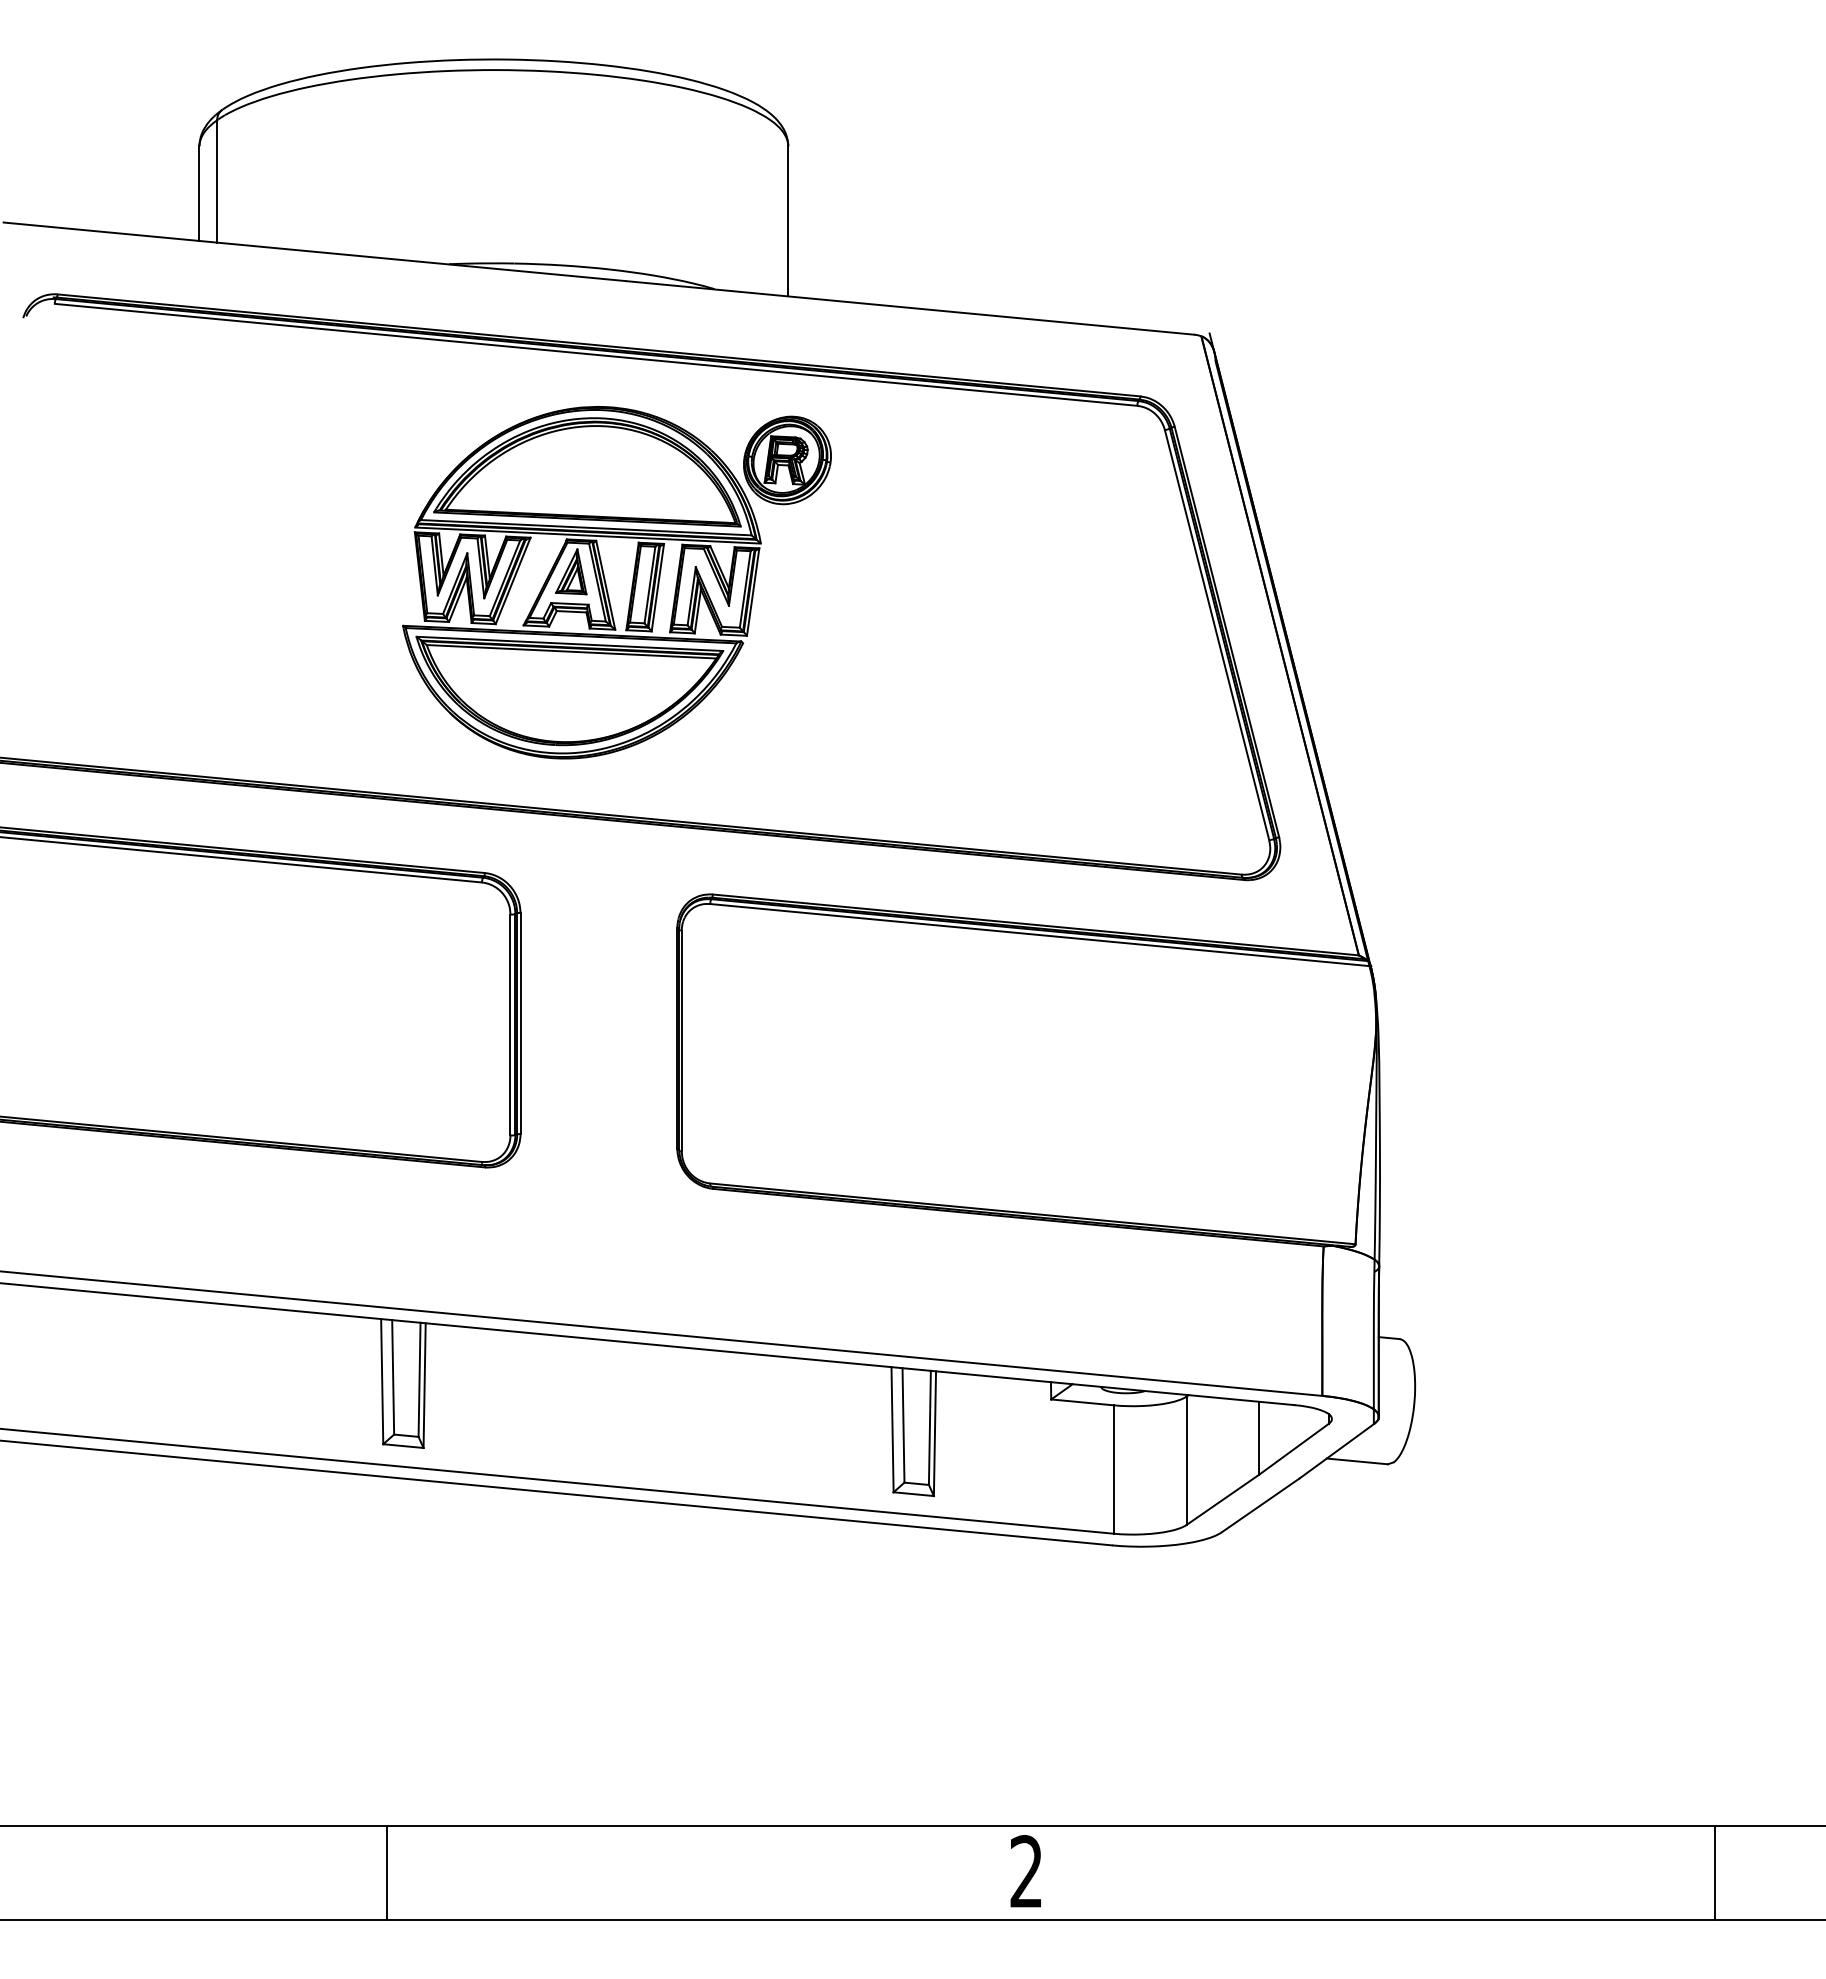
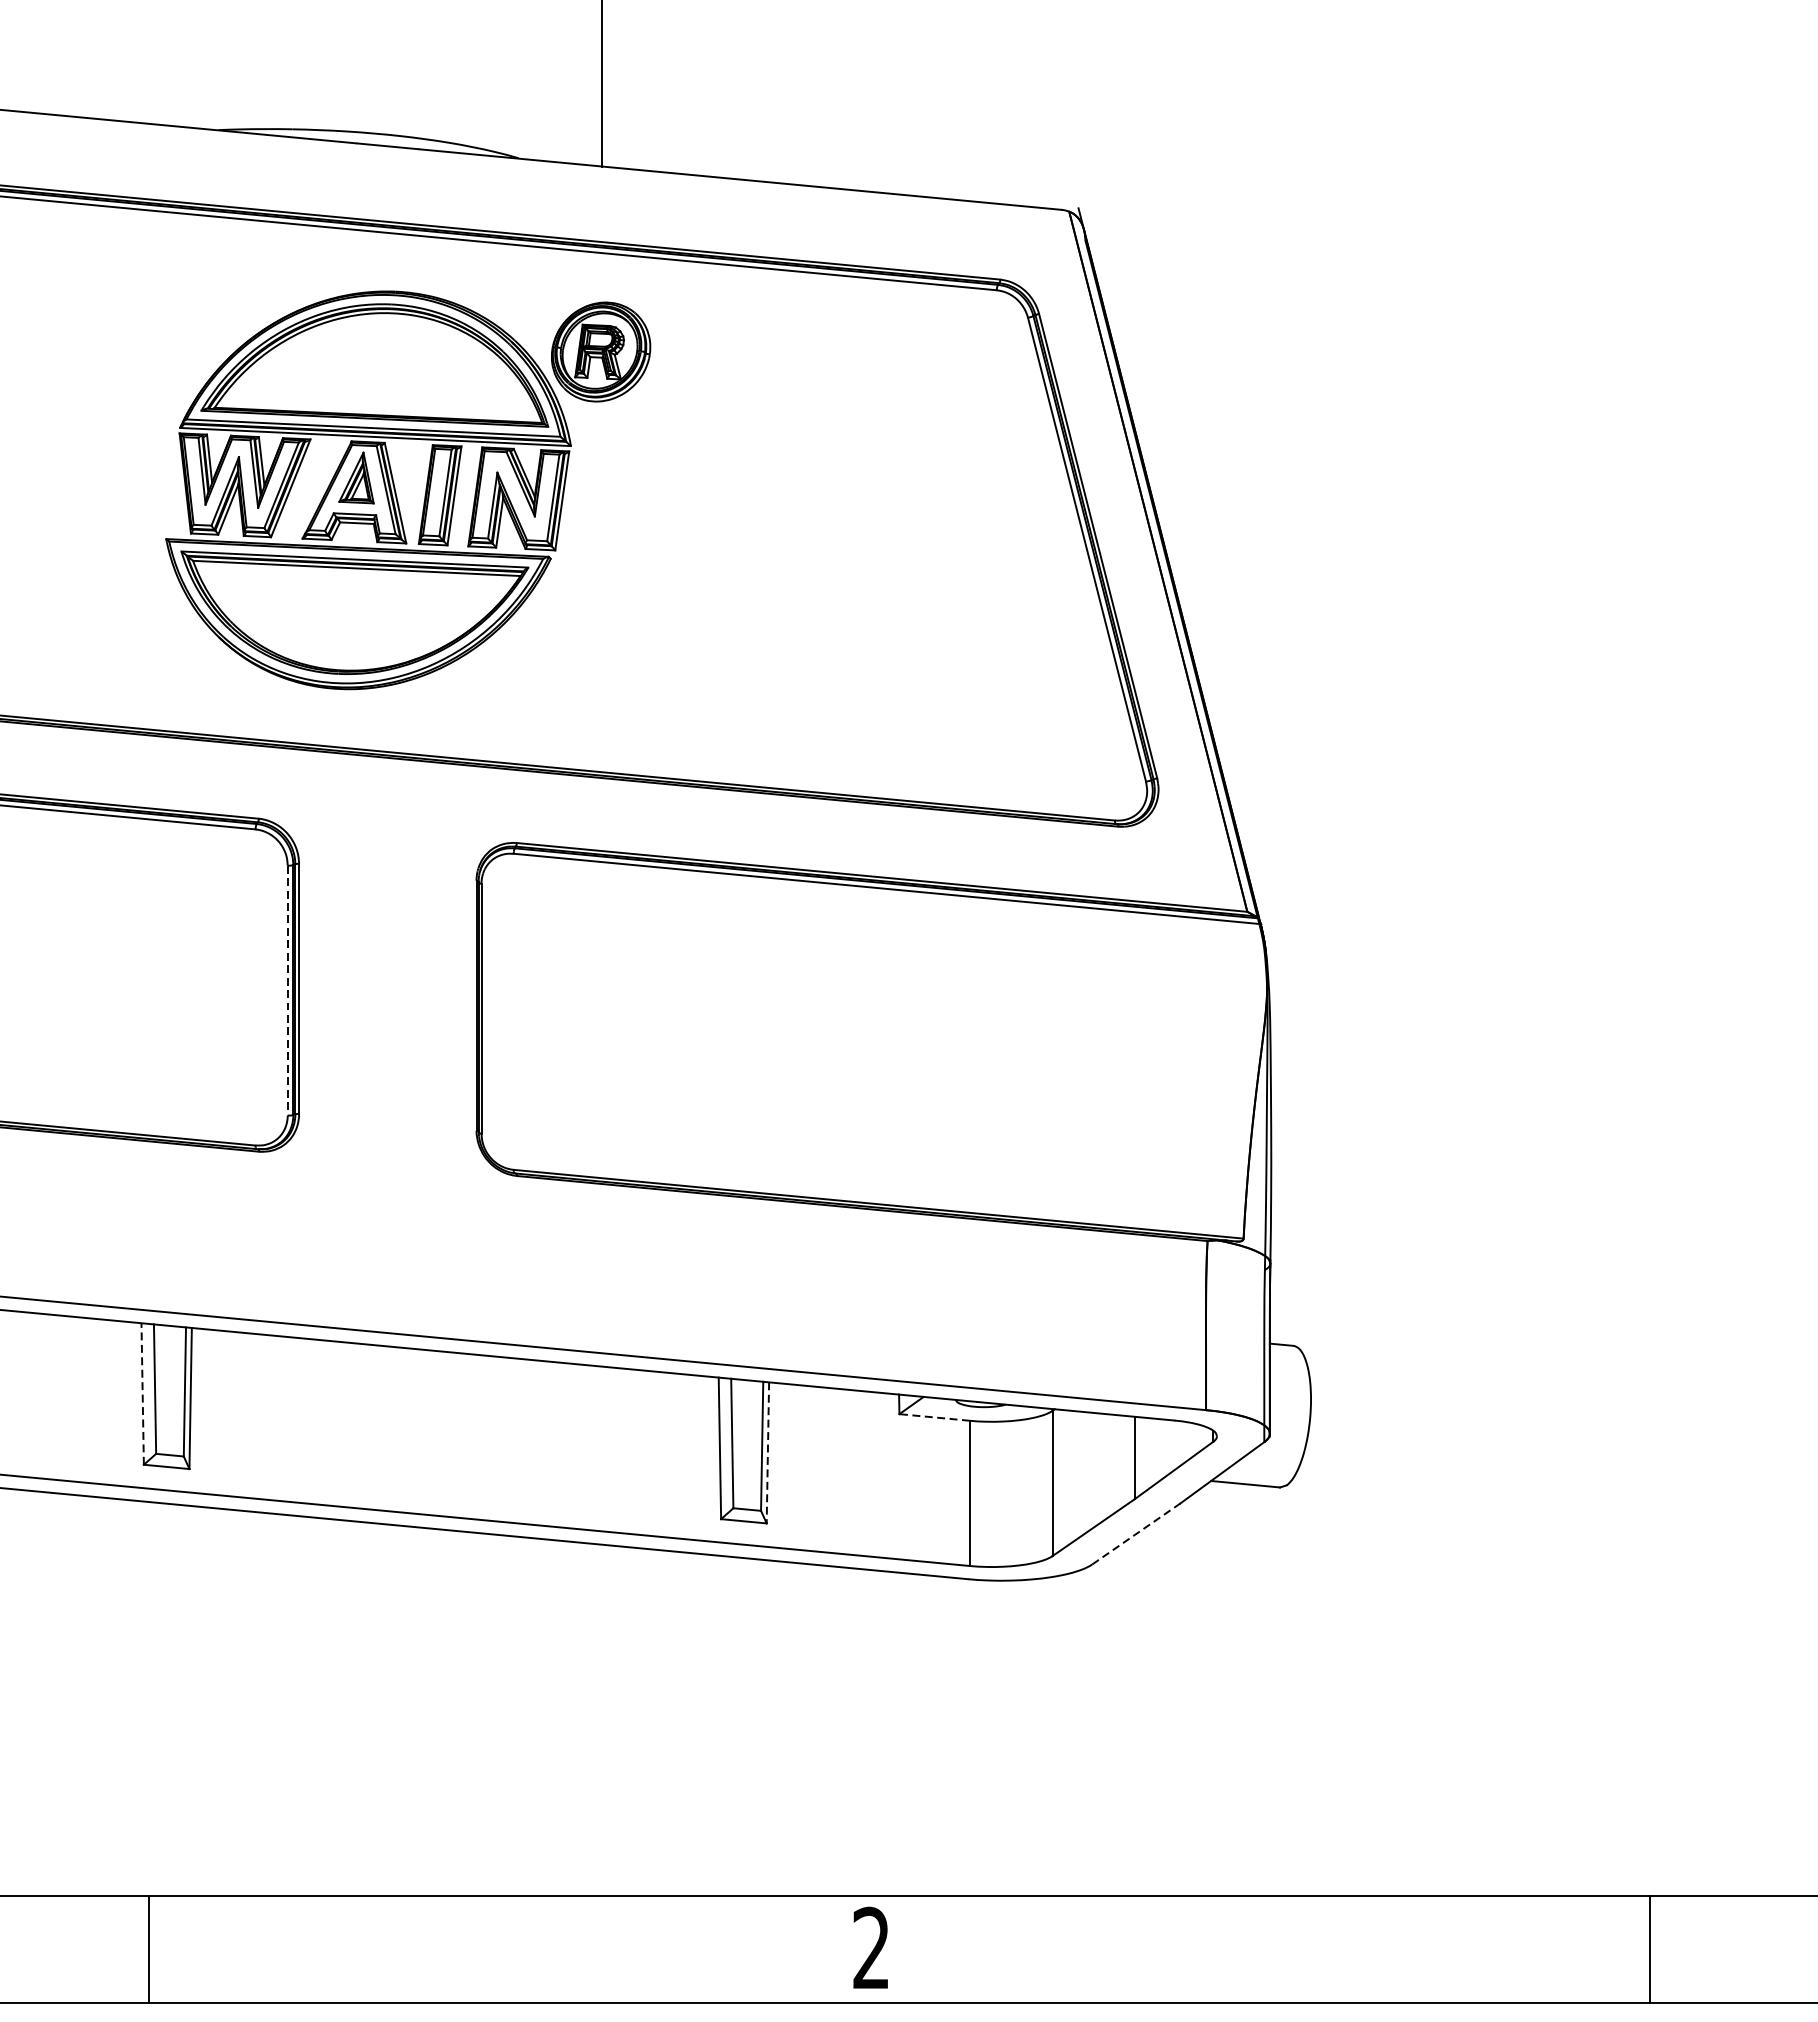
line: (510, 1025) -> (287, 991), solid -> dashed
line: (382, 1381) -> (142, 1393), solid -> dashed
line: (1081, 1402) -> (933, 1417), solid -> dashed
line: (934, 1434) -> (767, 1453), solid -> dashed
line: (1261, 1505) -> (1137, 1534), solid -> dashed

